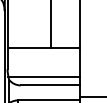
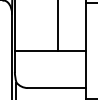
line: (43, 77) -> (50, 80), removed

